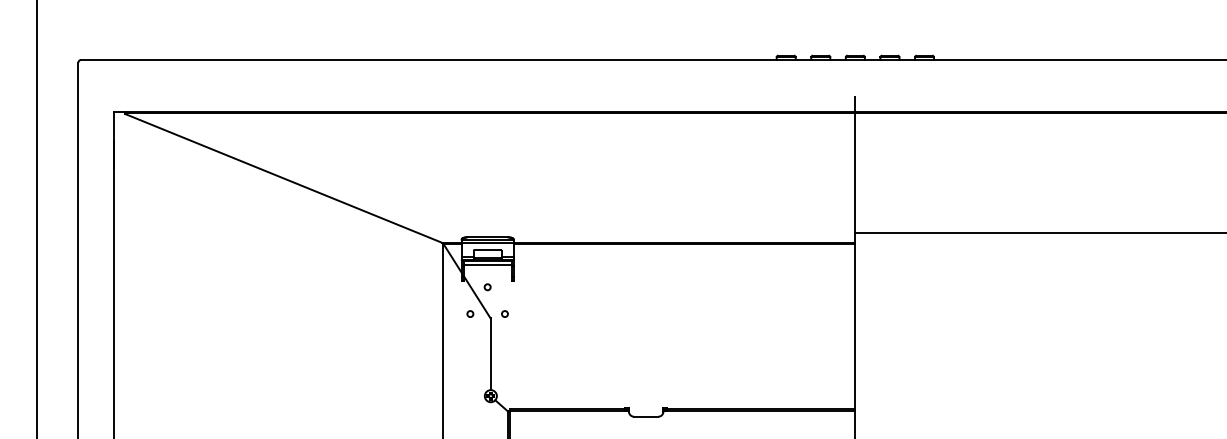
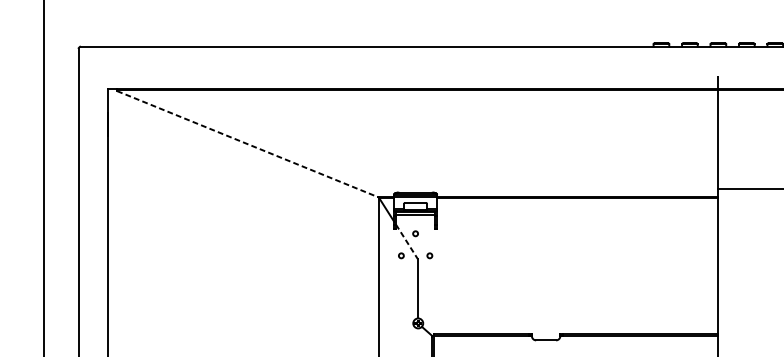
line: (284, 178) -> (248, 144), solid -> dashed
line: (477, 297) -> (407, 242), solid -> dashed

